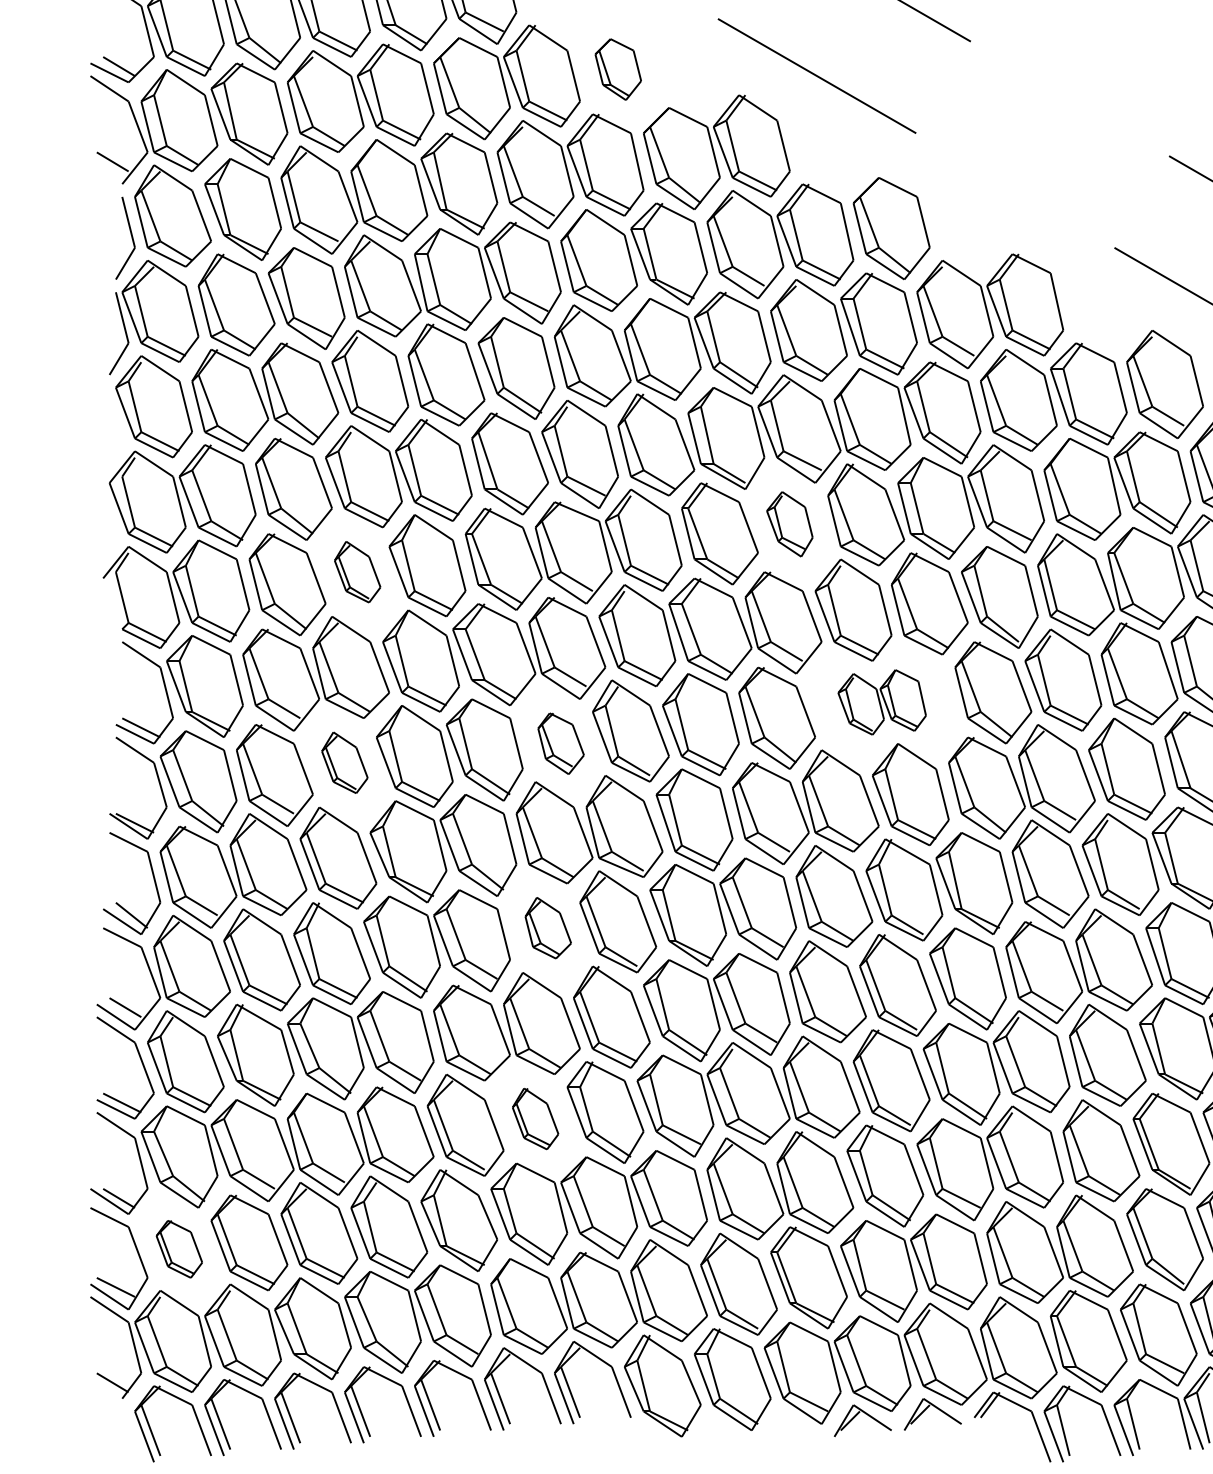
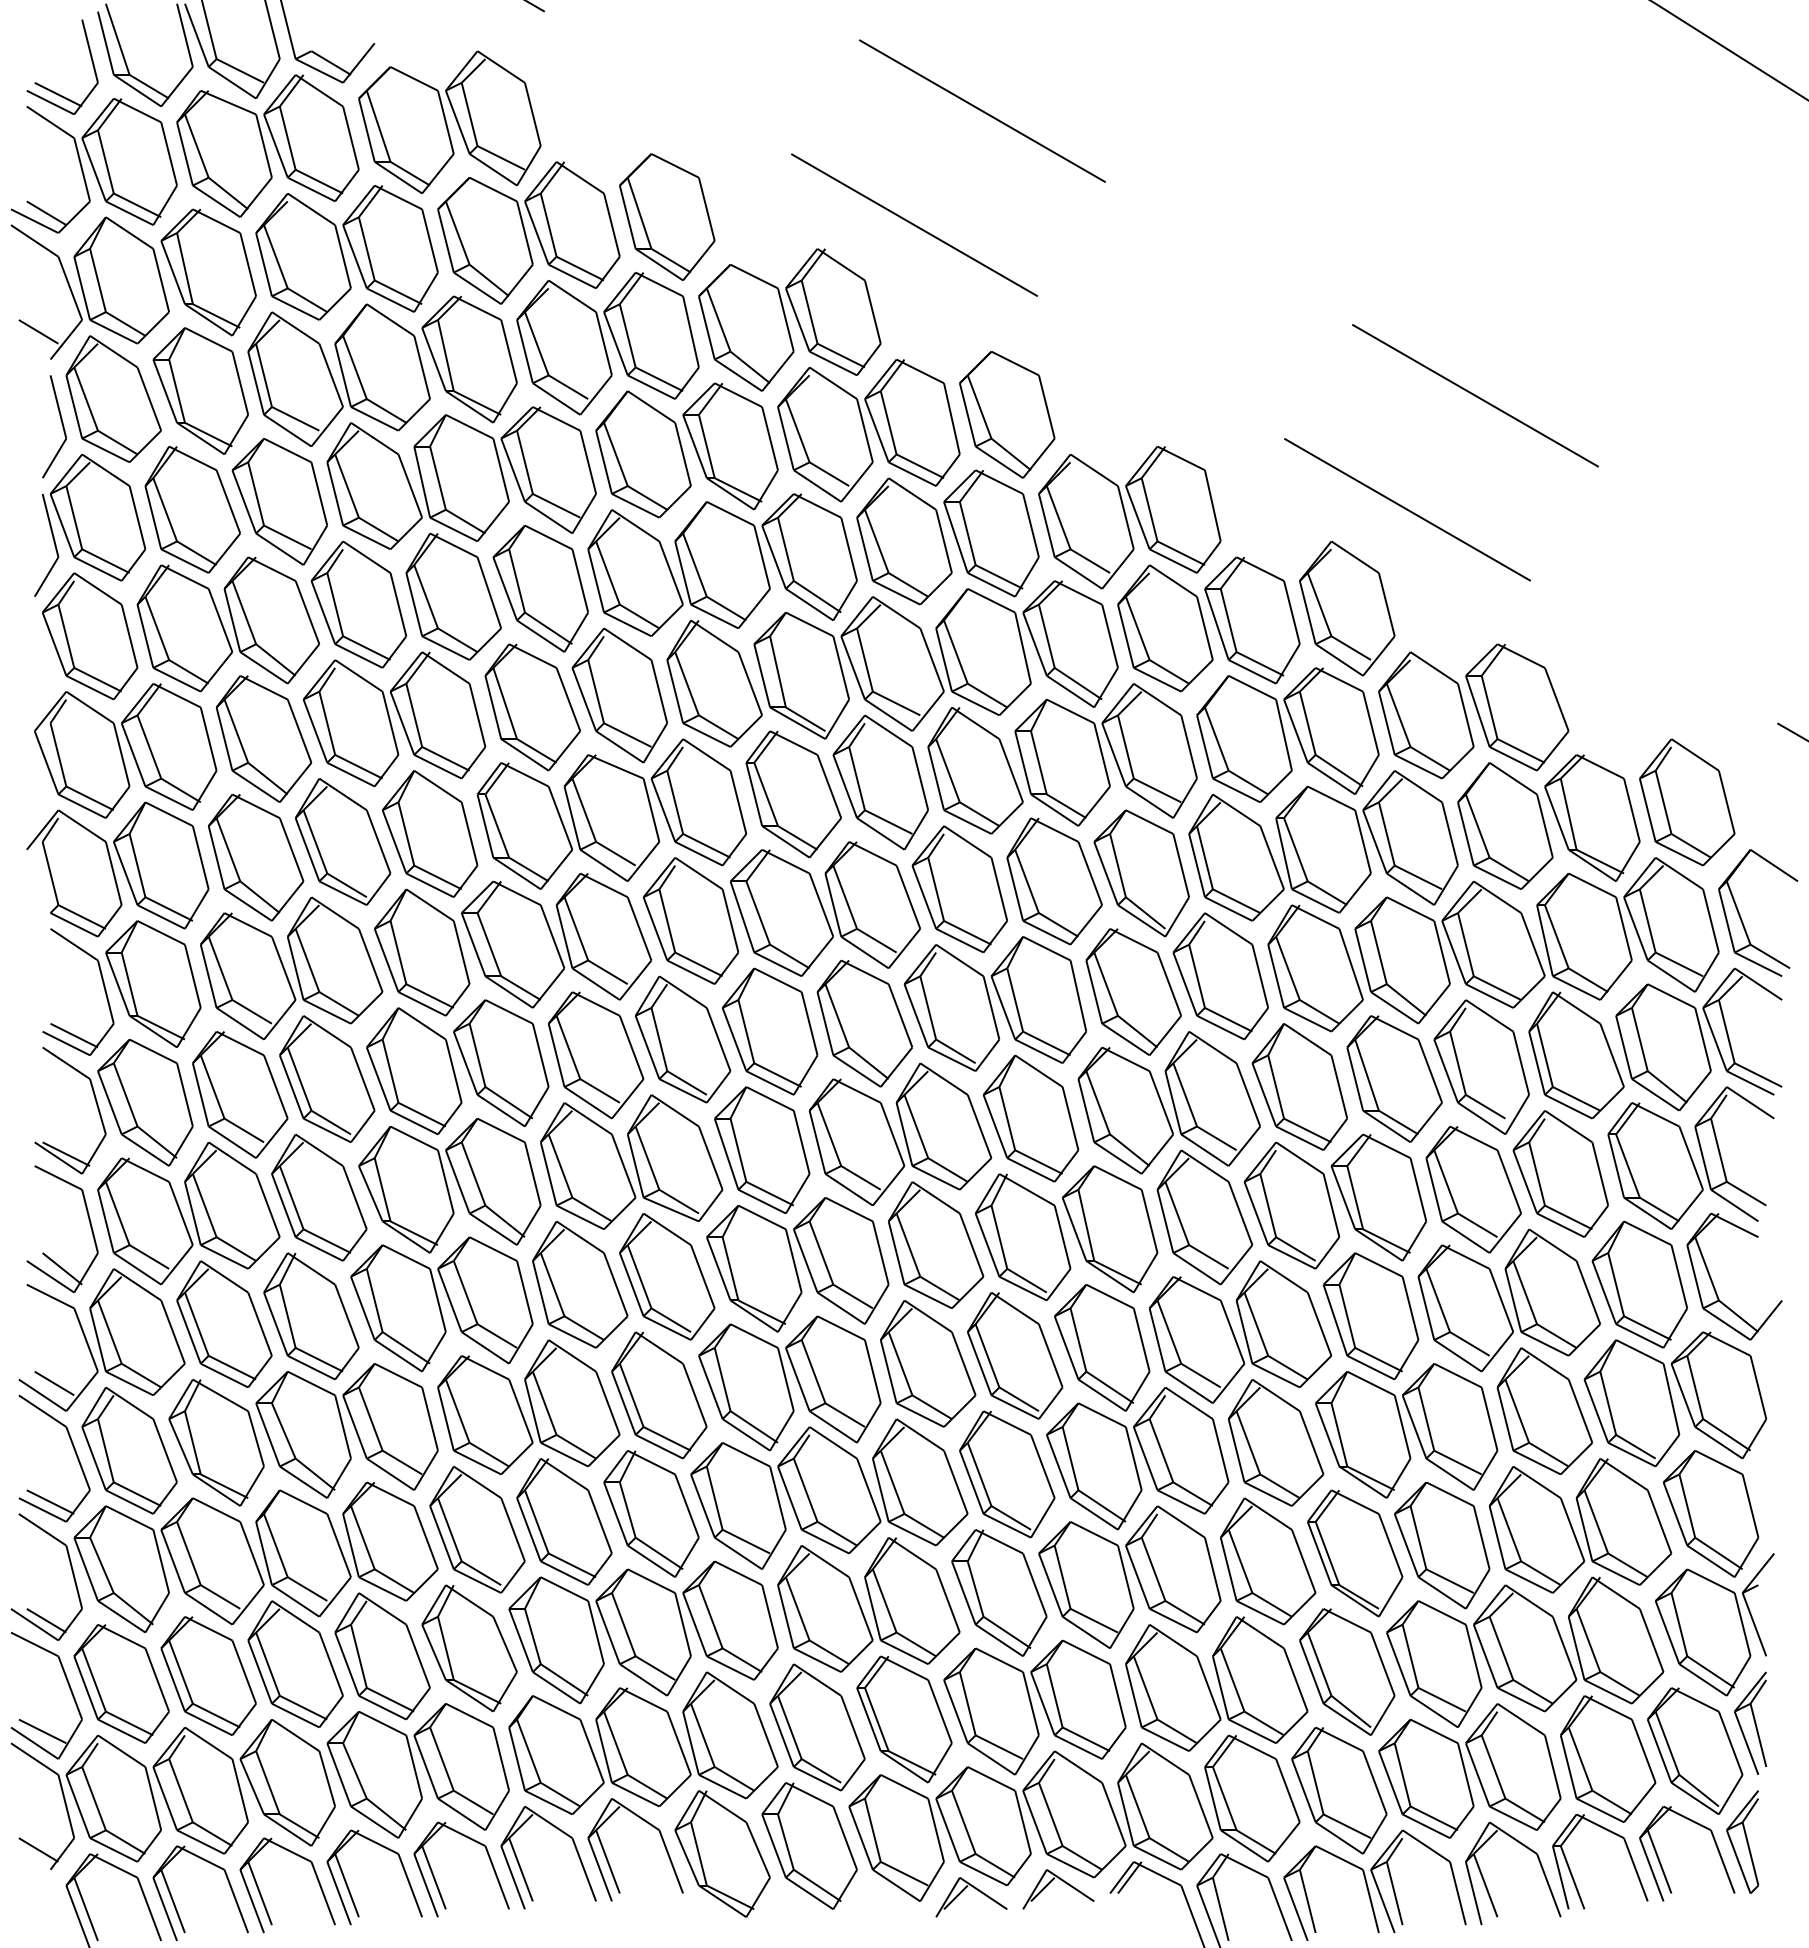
part: (618, 69) -> (667, 216), size x1.67
part: (789, 524) -> (880, 782), size x1.67
part: (357, 571) -> (343, 841), size x1.67
part: (882, 702) -> (995, 1003), size x1.67
part: (561, 743) -> (596, 1055), size x1.67
part: (345, 762) -> (327, 1078), size x1.67
part: (548, 928) -> (580, 1284), size x1.67
part: (535, 1118) -> (564, 1521), size x1.67
part: (179, 1248) -> (121, 1683), size x1.67

